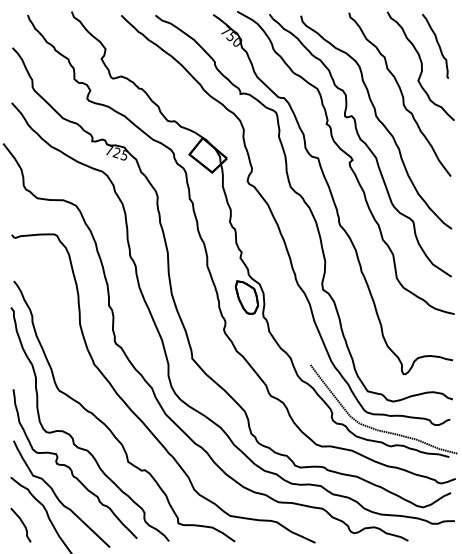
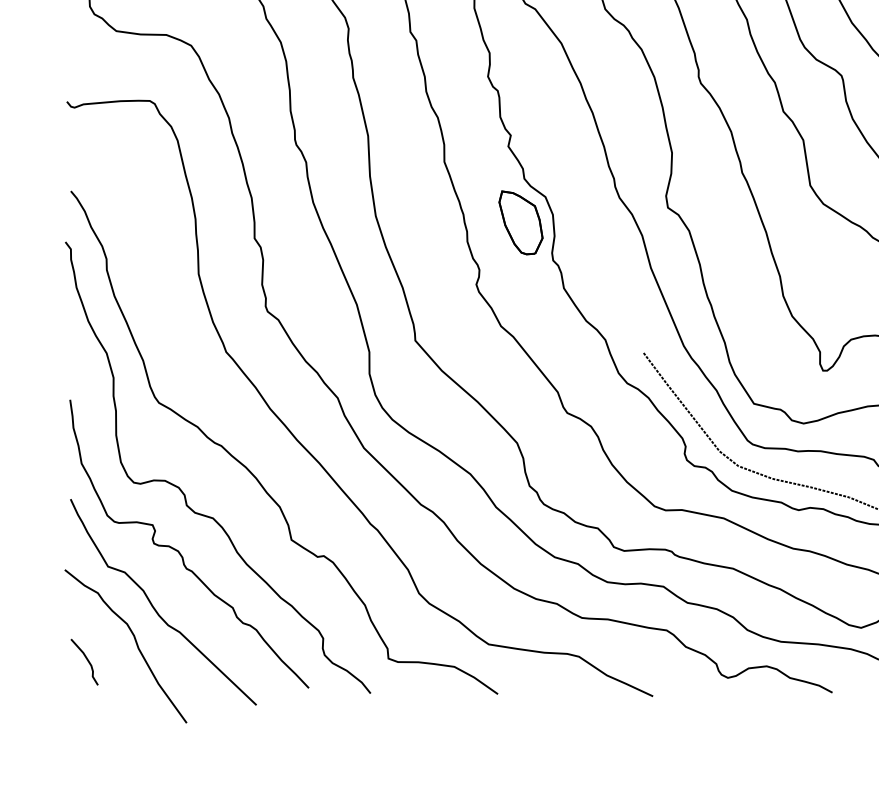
part: (20, 524) -> (83, 660), size x0.7

